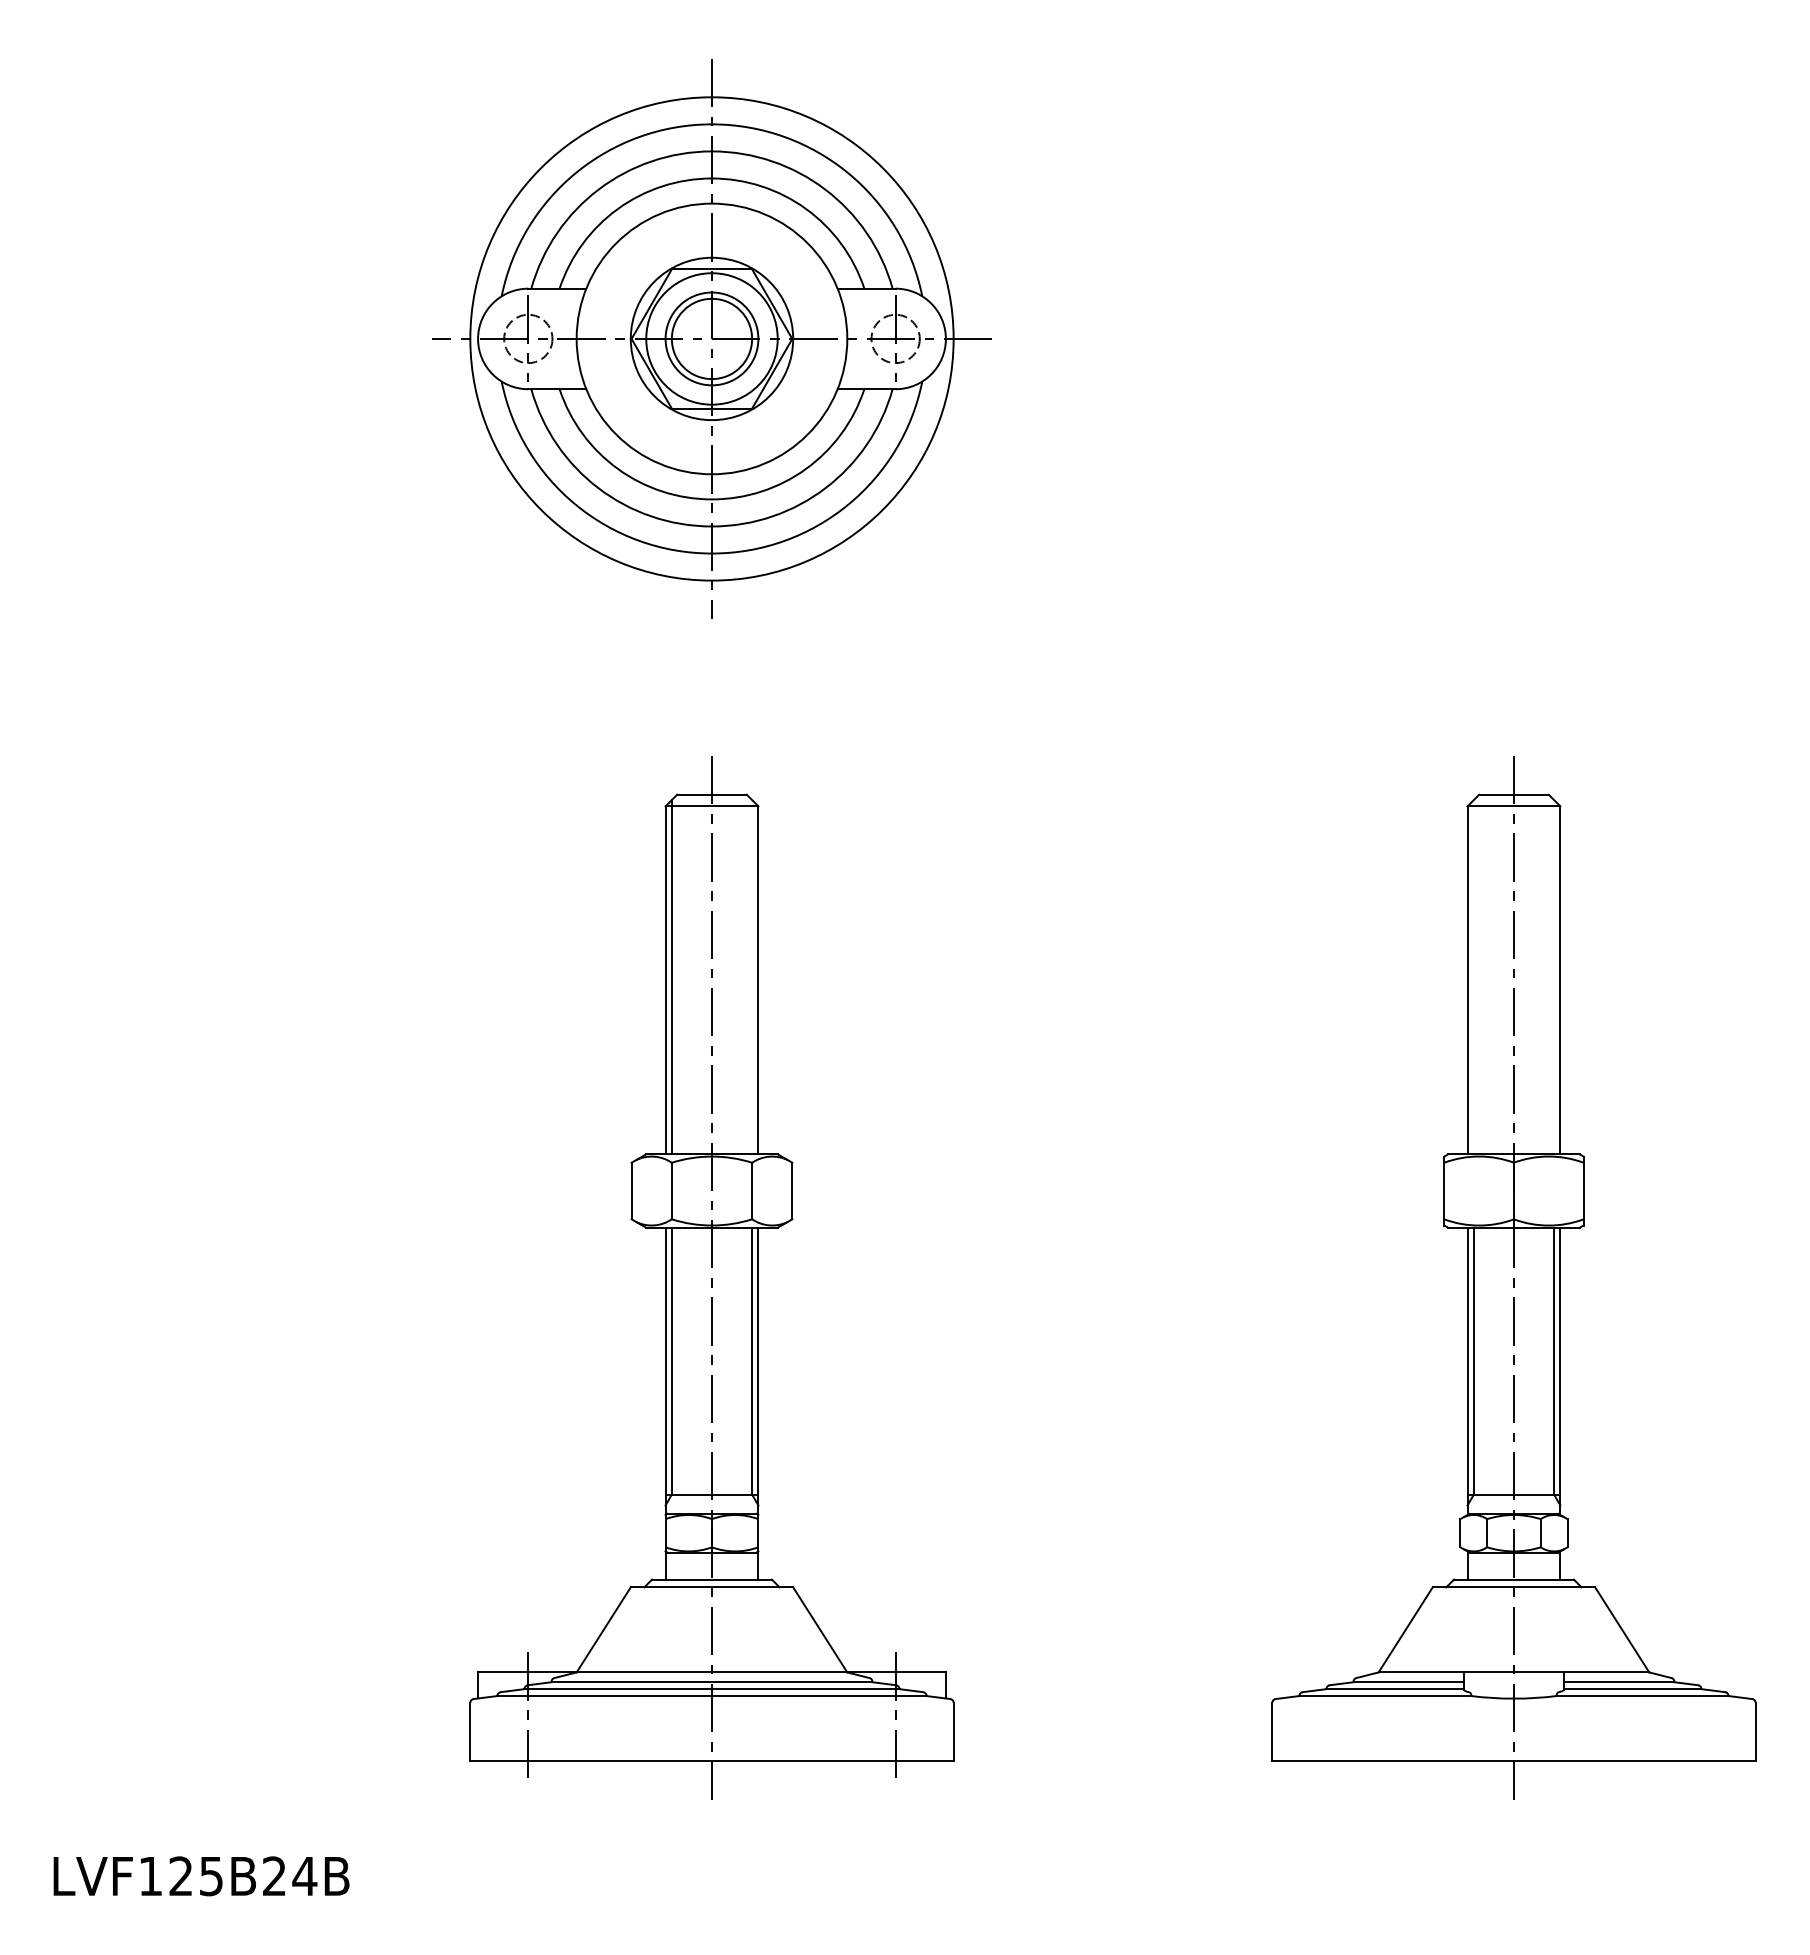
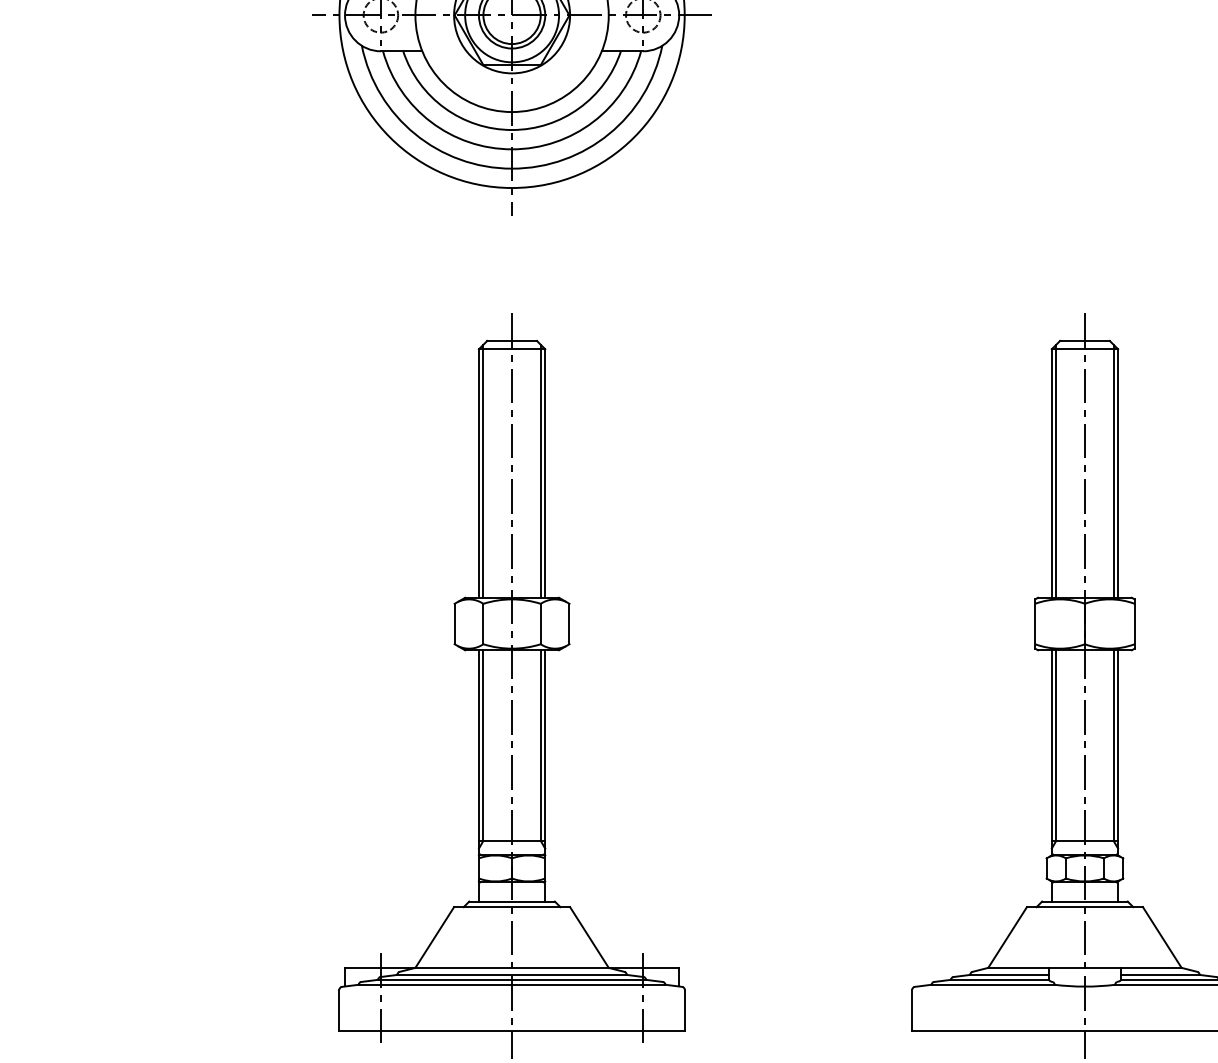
line: (752, 977) -> (541, 471), added
line: (1473, 977) -> (1056, 471), added
line: (1554, 977) -> (1113, 471), added

